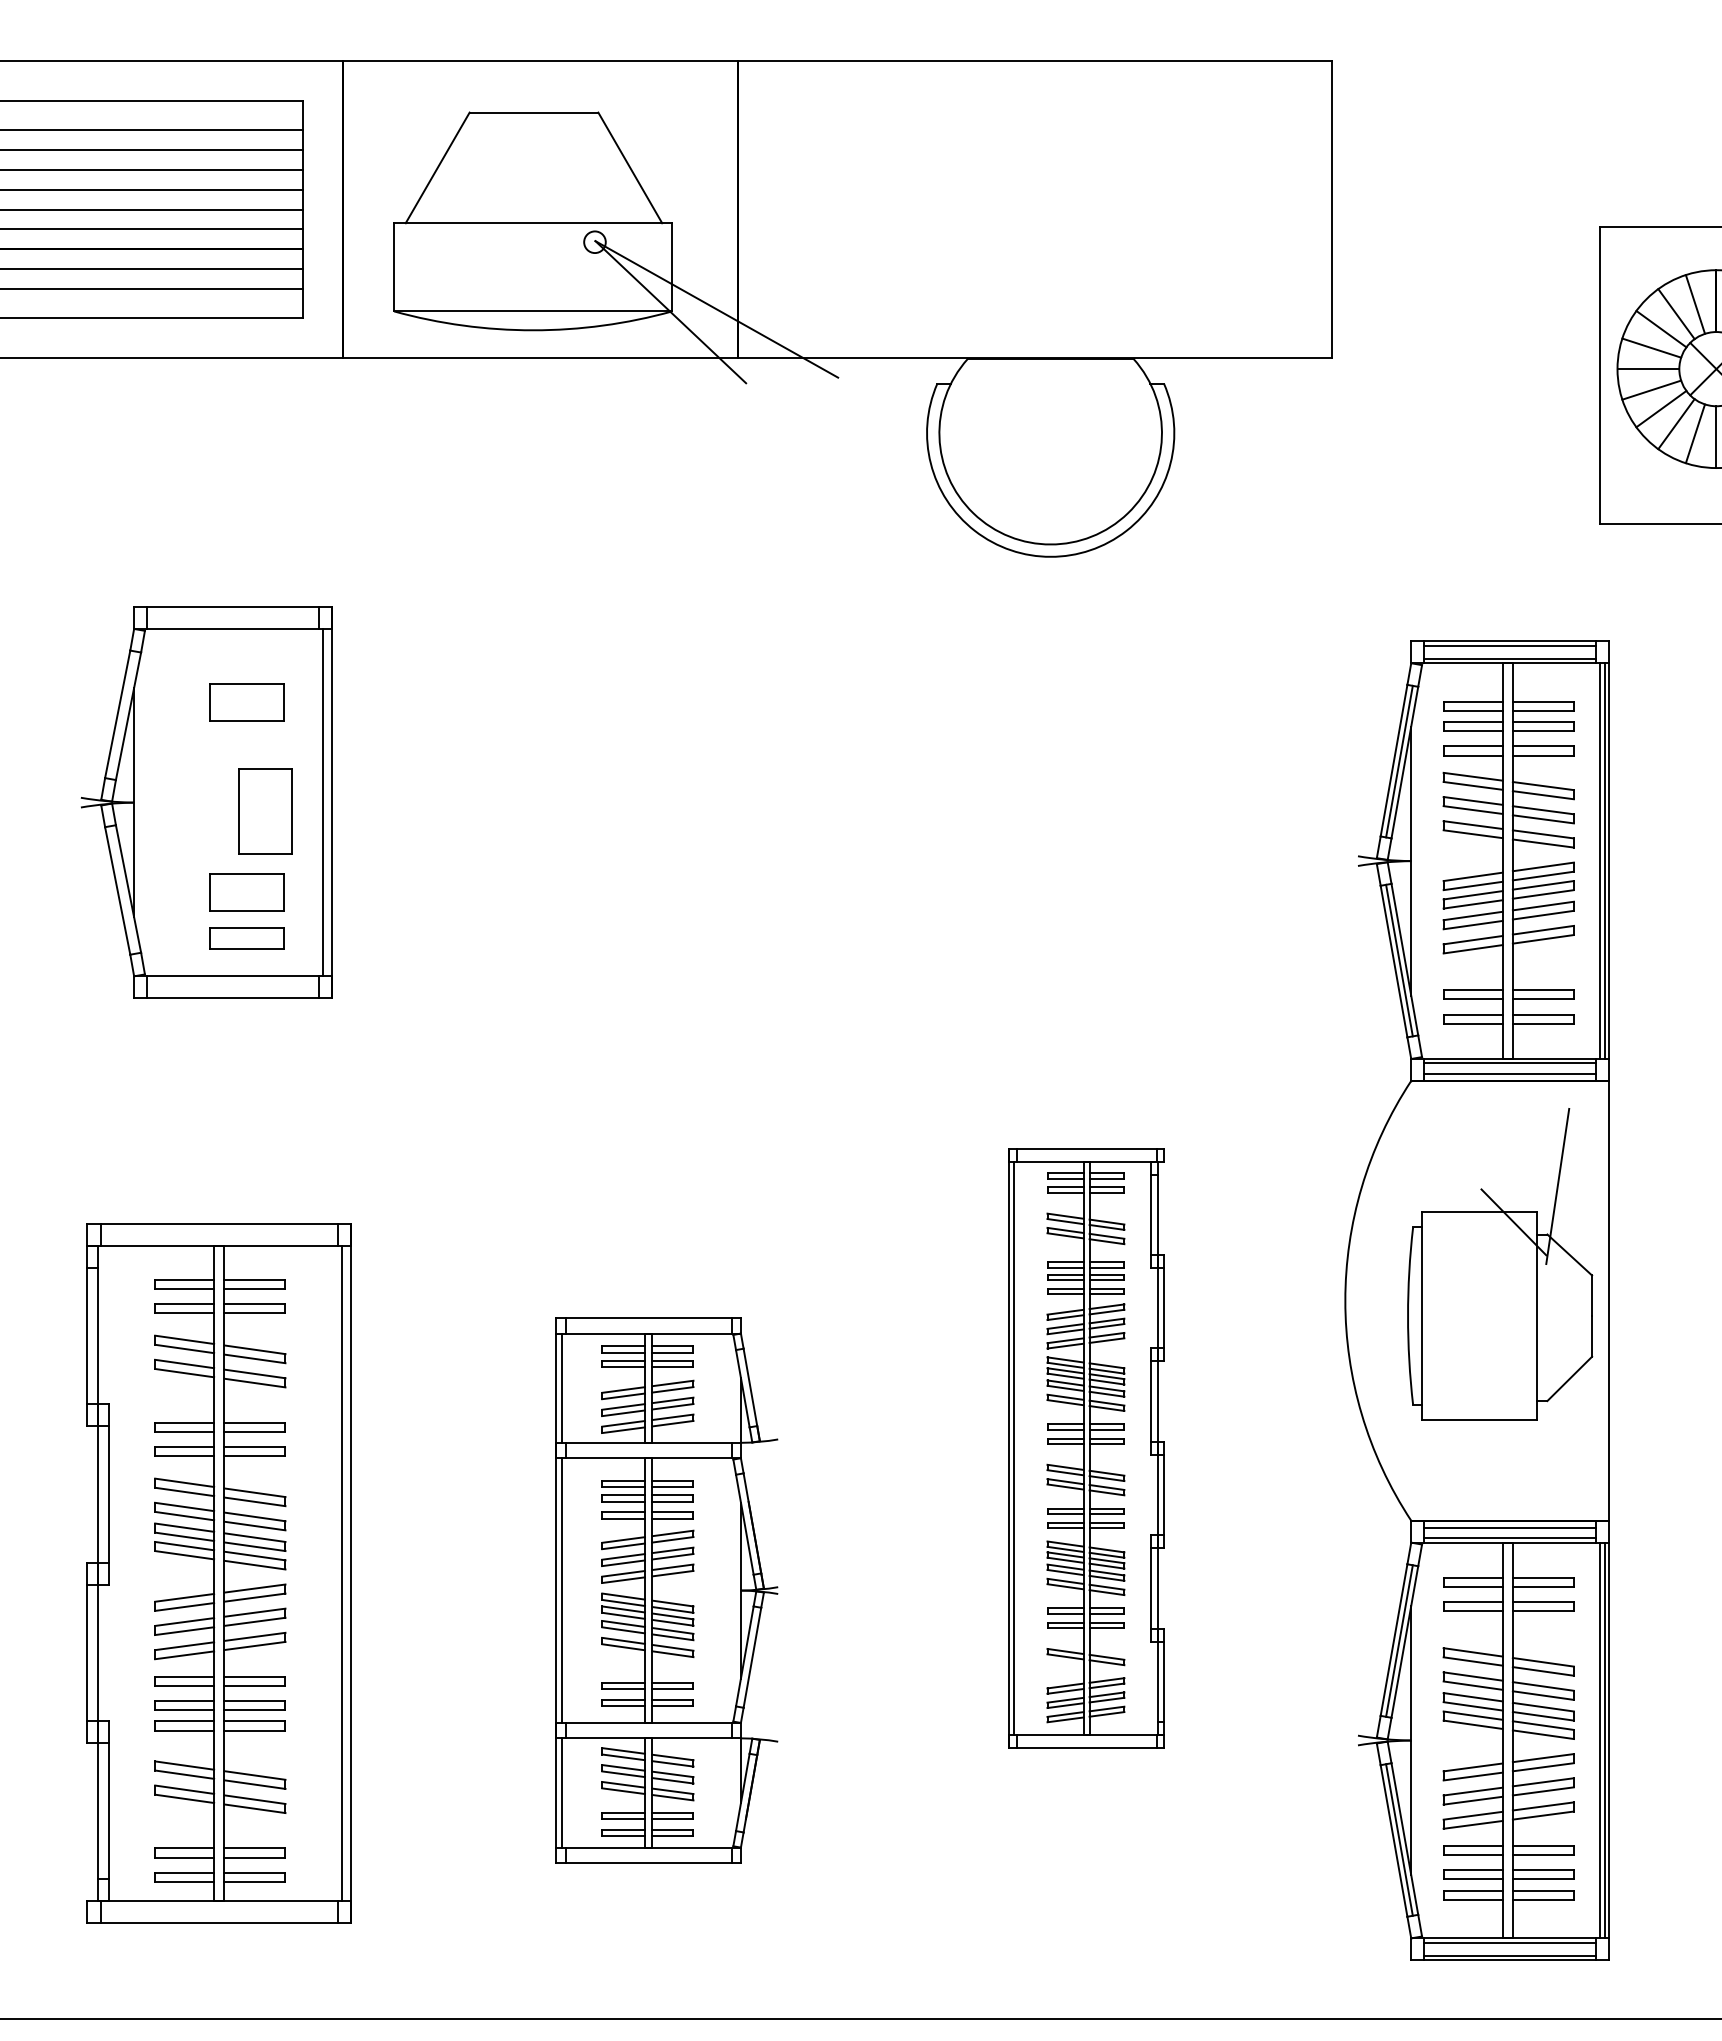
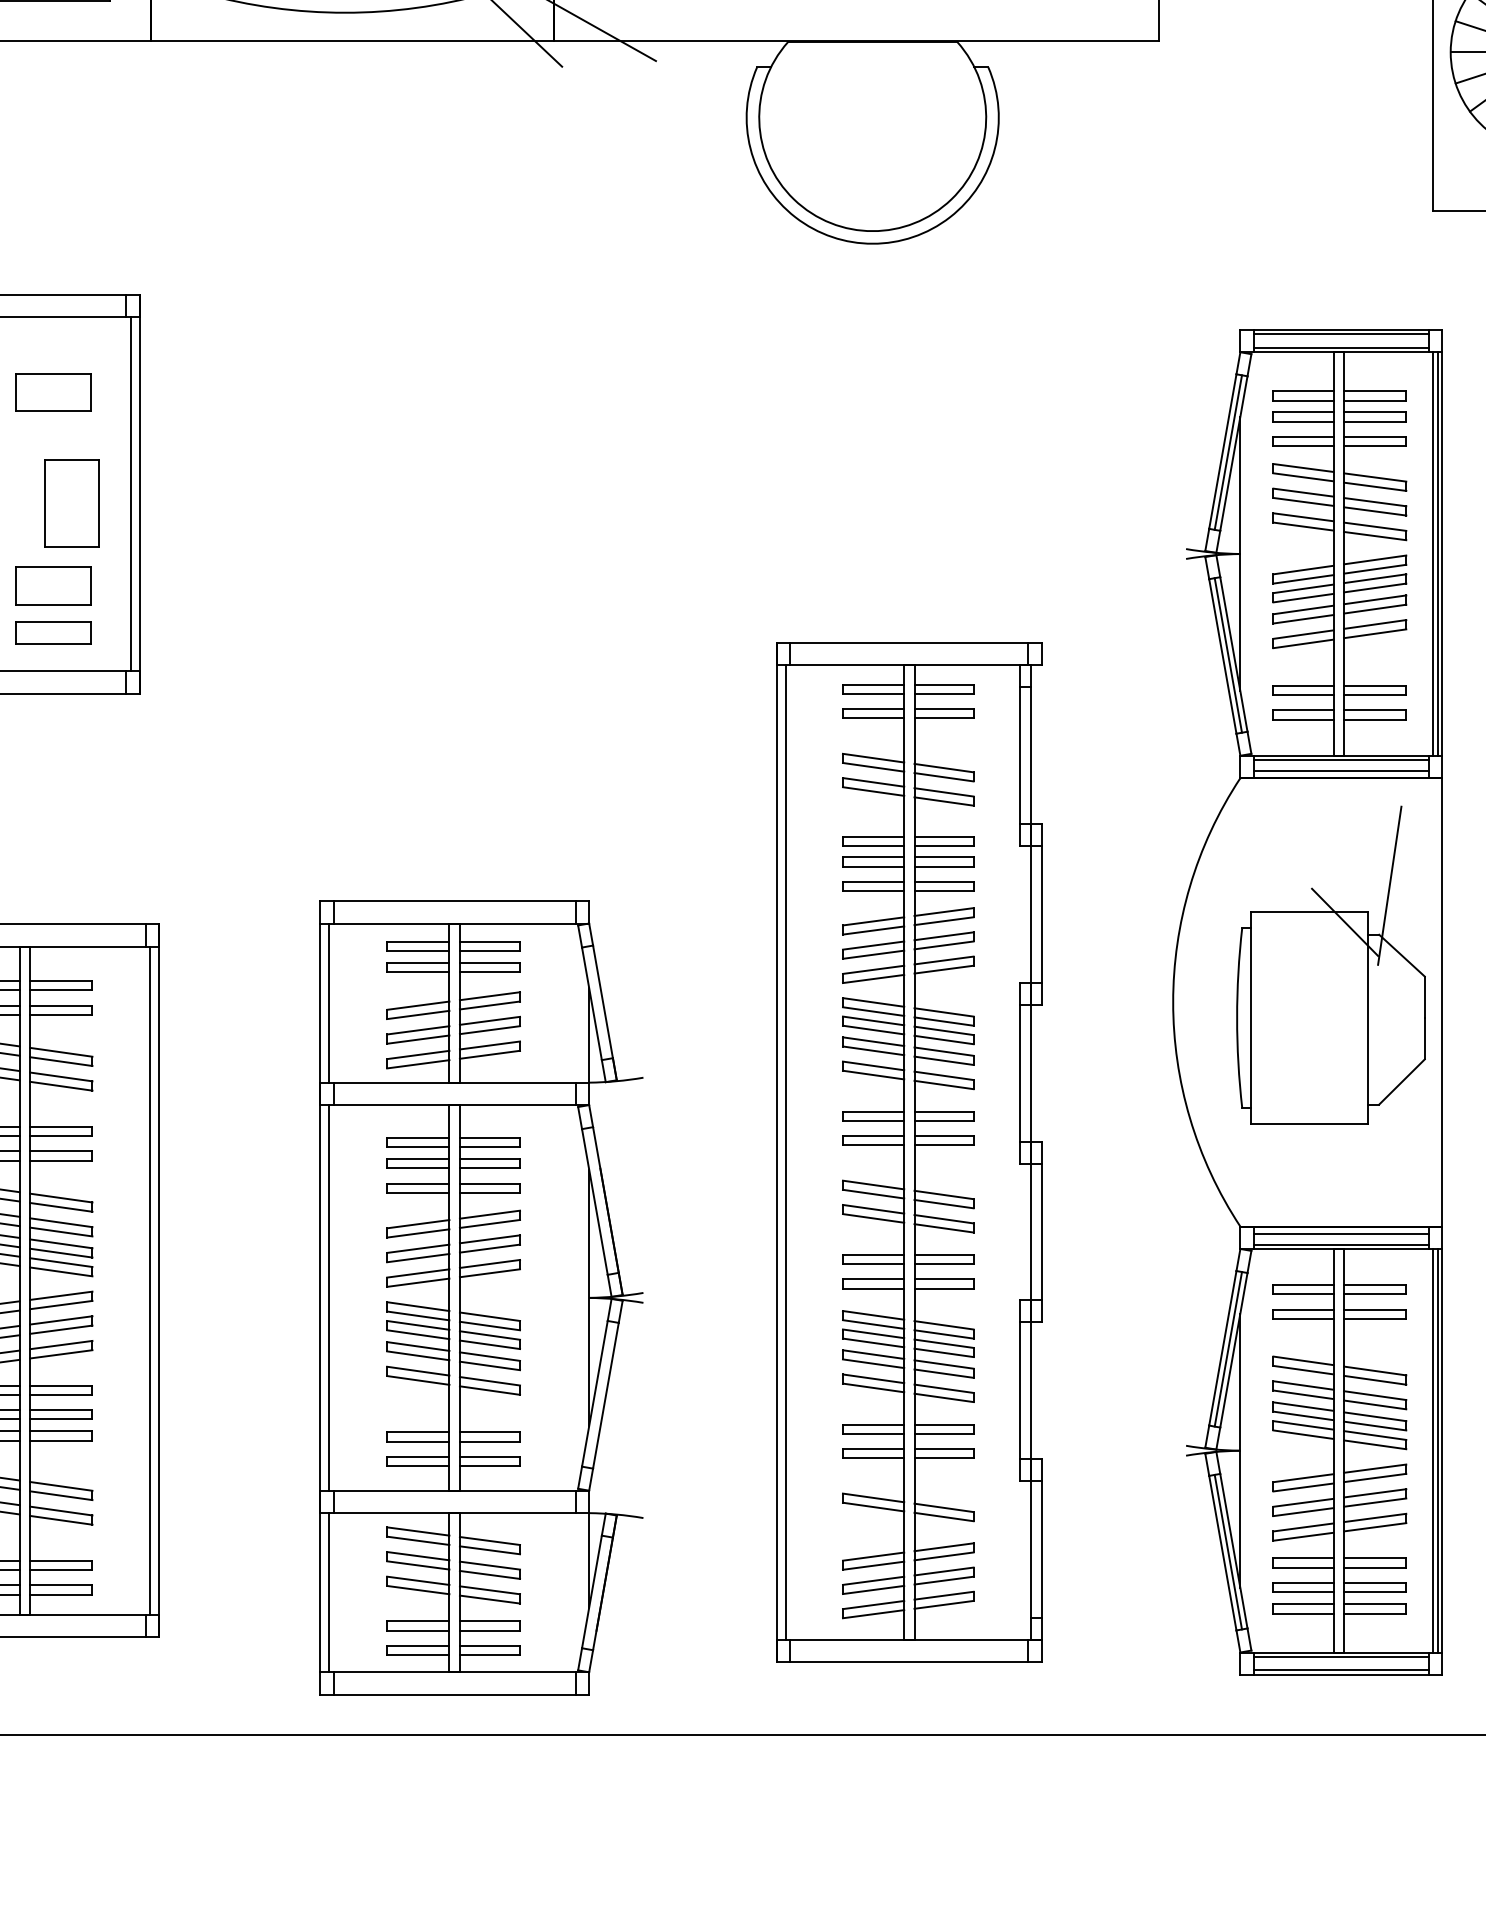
part: (1086, 1448) -> (909, 1152), size x1.67
part: (666, 1590) -> (480, 1297), size x1.43

